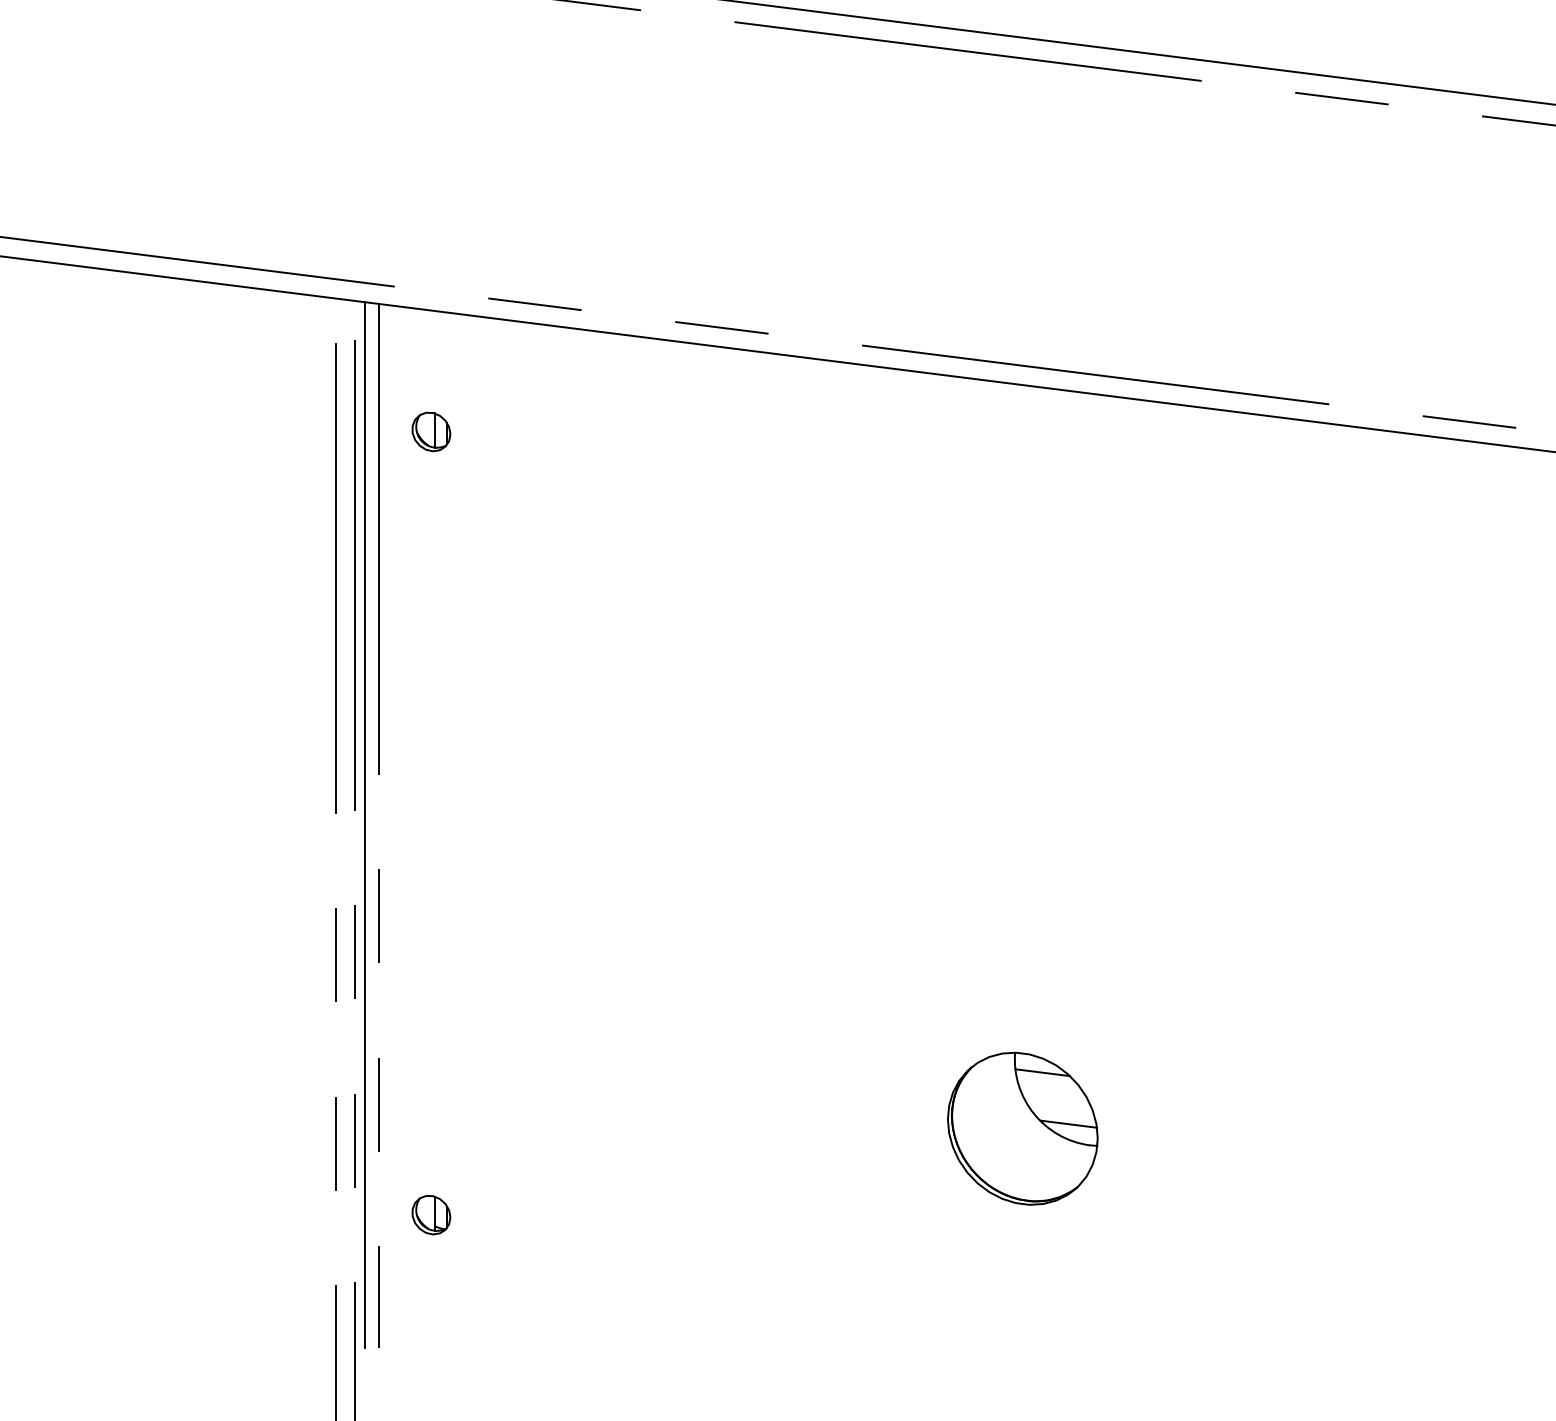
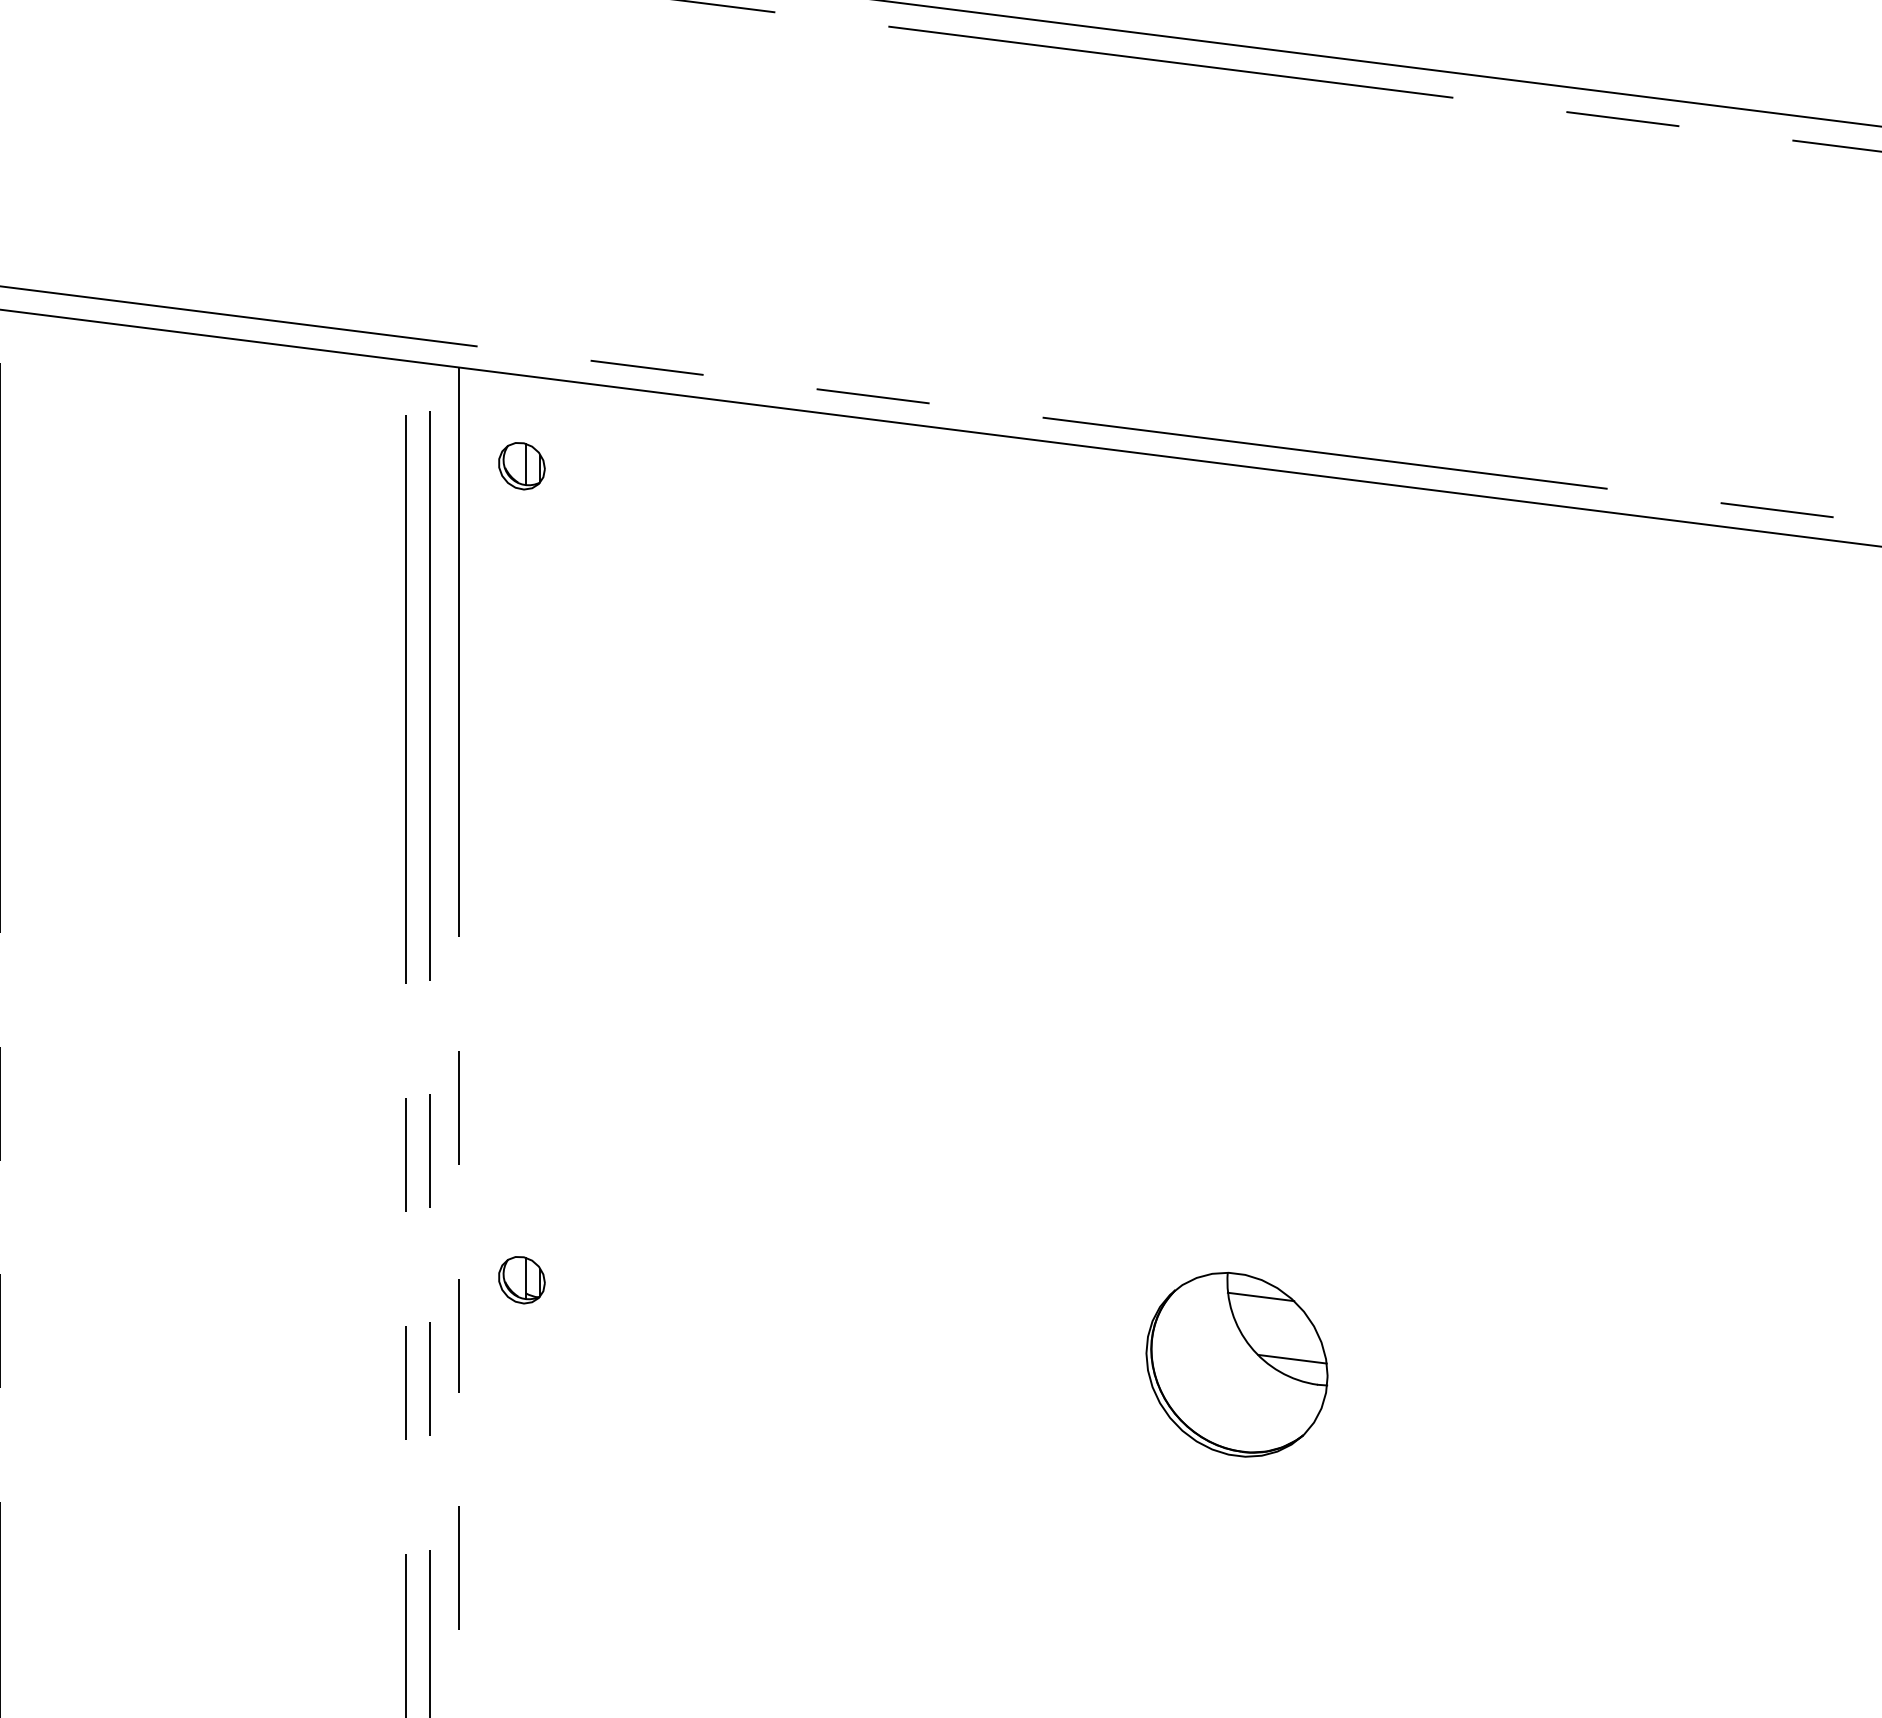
part: (431, 432) -> (521, 466), moved
line: (364, 825) -> (441, 997), removed
part: (431, 1215) -> (521, 1280), moved

